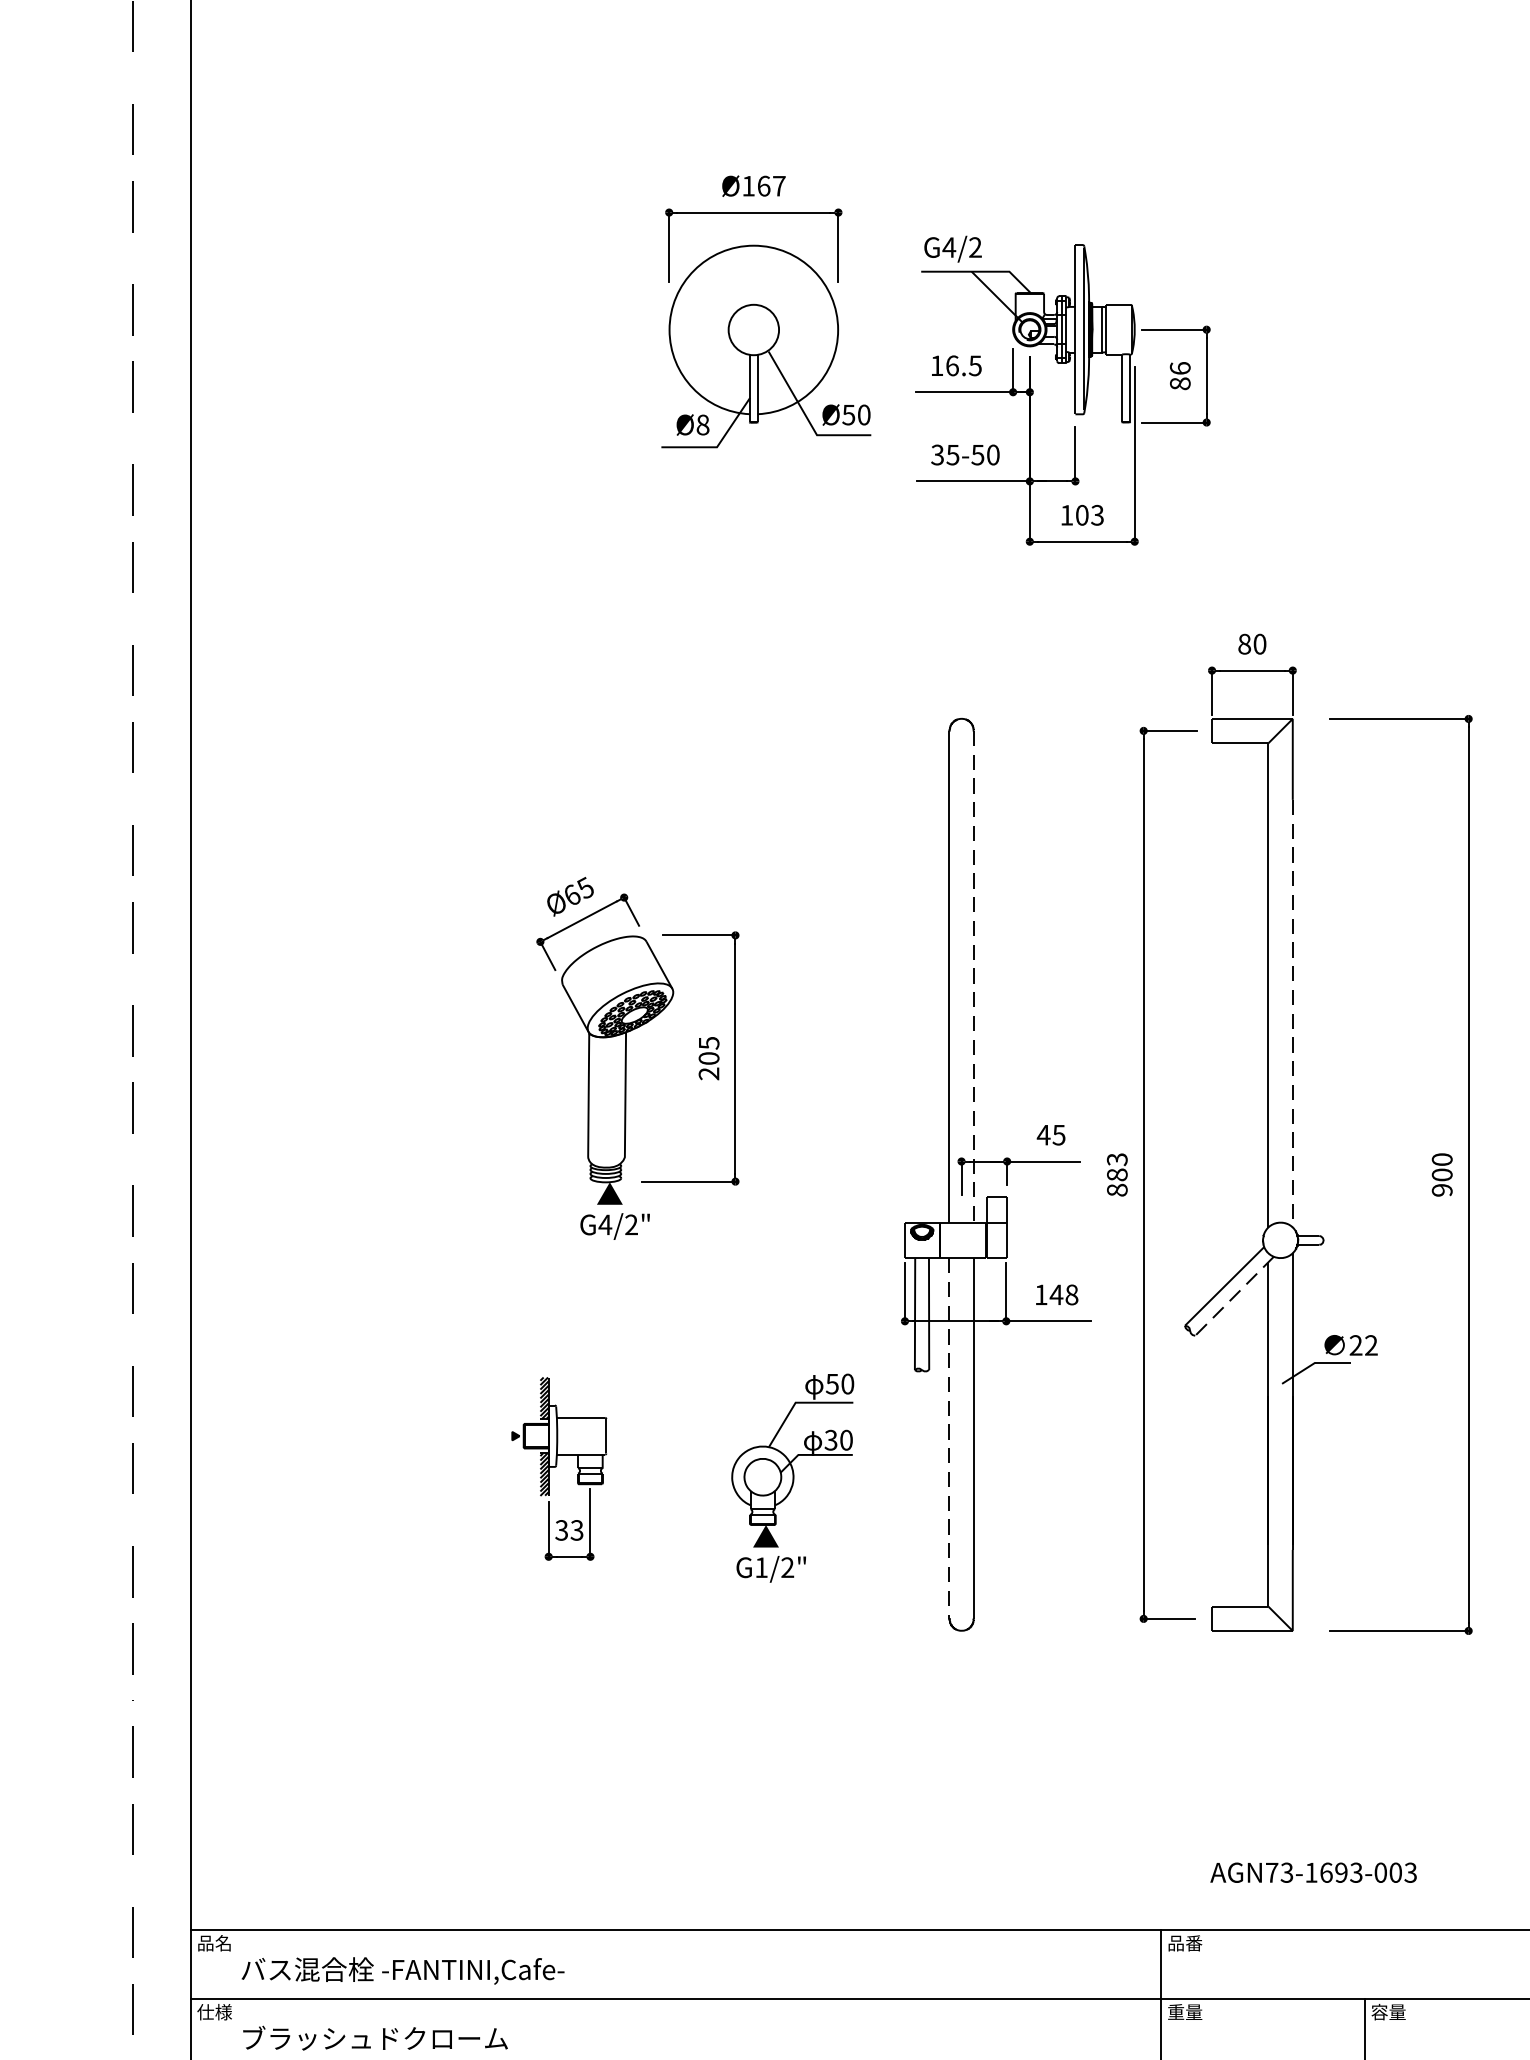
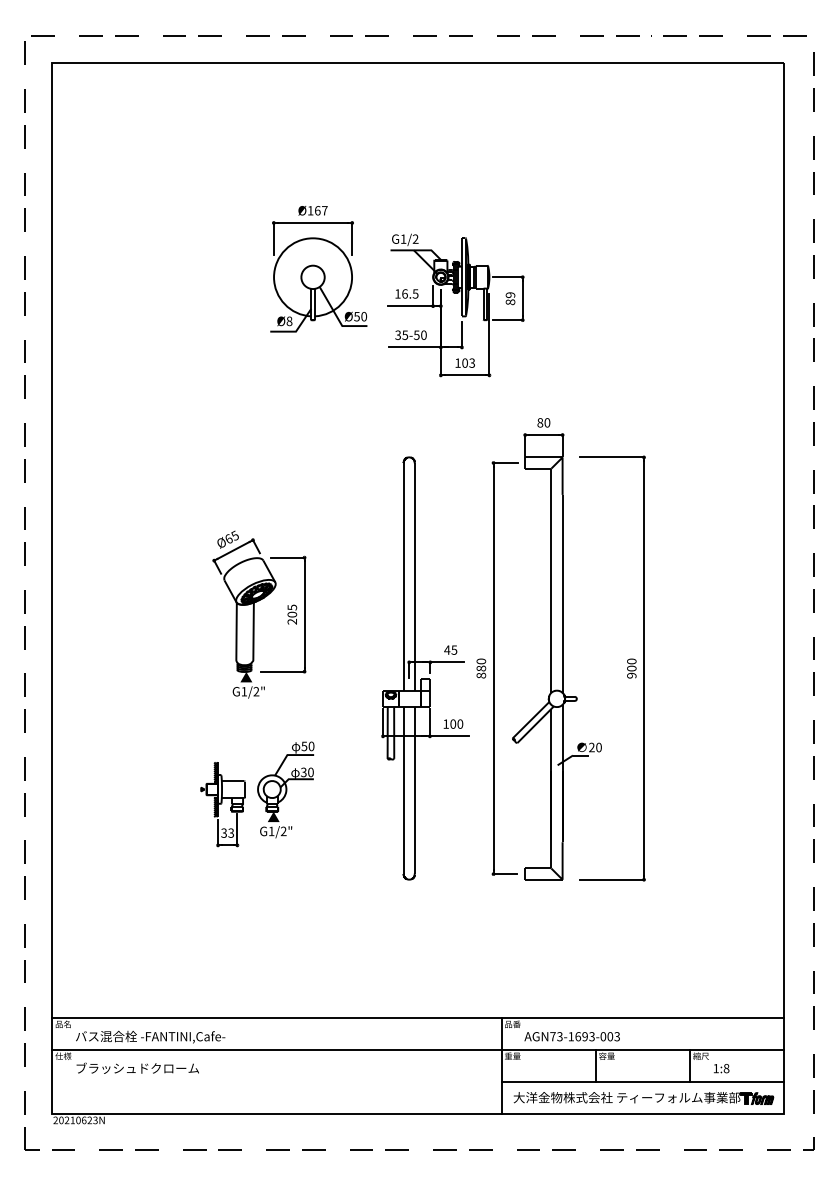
text: (949, 246) -> (403, 238), G4/2 -> G1/2
text: (1180, 369) -> (510, 295), 86 -> 89
line: (972, 976) -> (414, 576), dashed -> solid
line: (1292, 1014) -> (562, 594), dashed -> solid
text: (1117, 1159) -> (481, 661), 883 -> 880
text: (605, 1224) -> (244, 691), G4/2" -> G1/2"
text: (1063, 1293) -> (456, 723), 148 -> 100
line: (1234, 1295) -> (535, 724), dashed -> solid
text: (1370, 1345) -> (598, 747), 22 -> 20
line: (949, 1438) -> (403, 790), dashed -> solid
part: (791, 1477) -> (285, 789), moved
text: (1312, 1872) -> (571, 1036), moved

